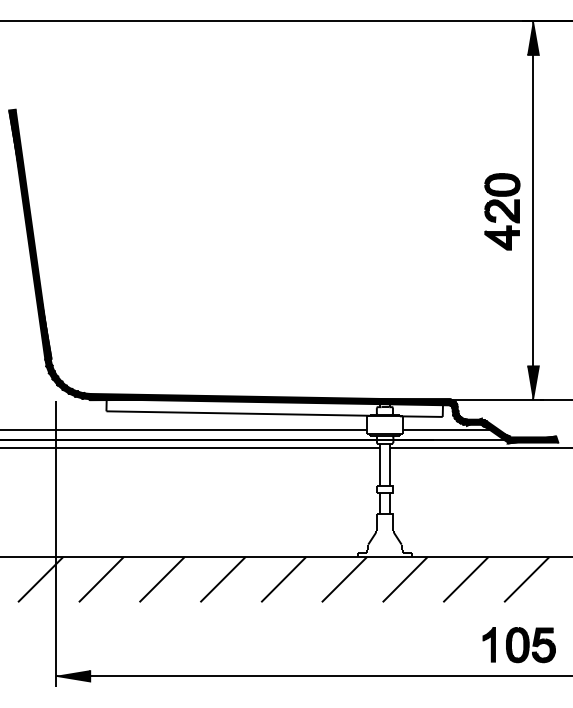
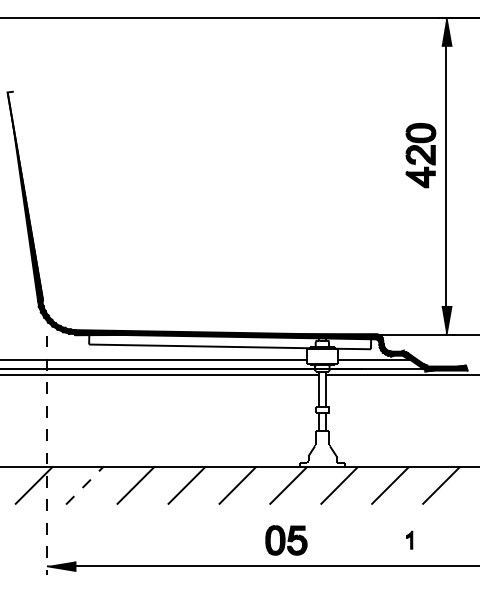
part: (502, 211) -> (421, 155), moved
fill: (30, 233) -> (25, 195), removed
line: (56, 544) -> (47, 456), solid -> dashed
line: (101, 579) -> (84, 485), solid -> dashed
part: (488, 644) -> (409, 539), size x0.6
part: (530, 645) -> (286, 540), moved

